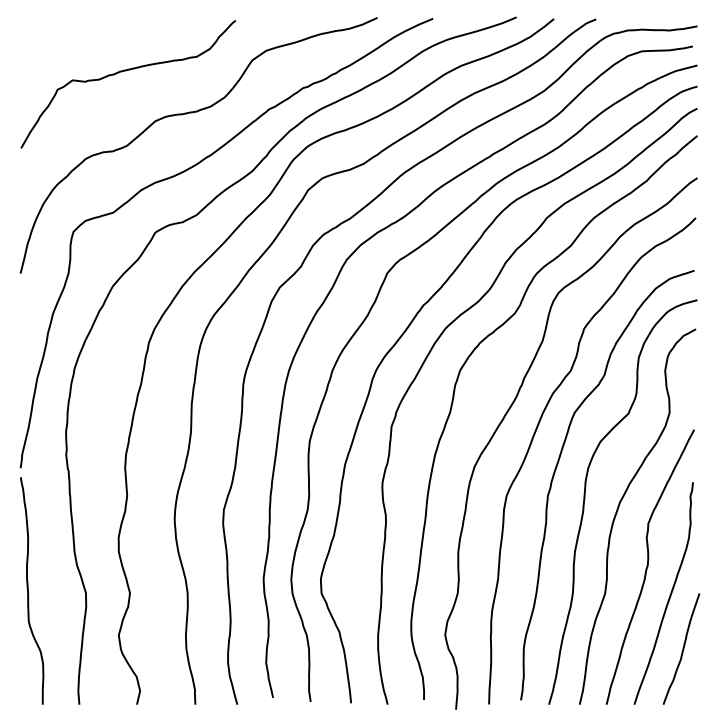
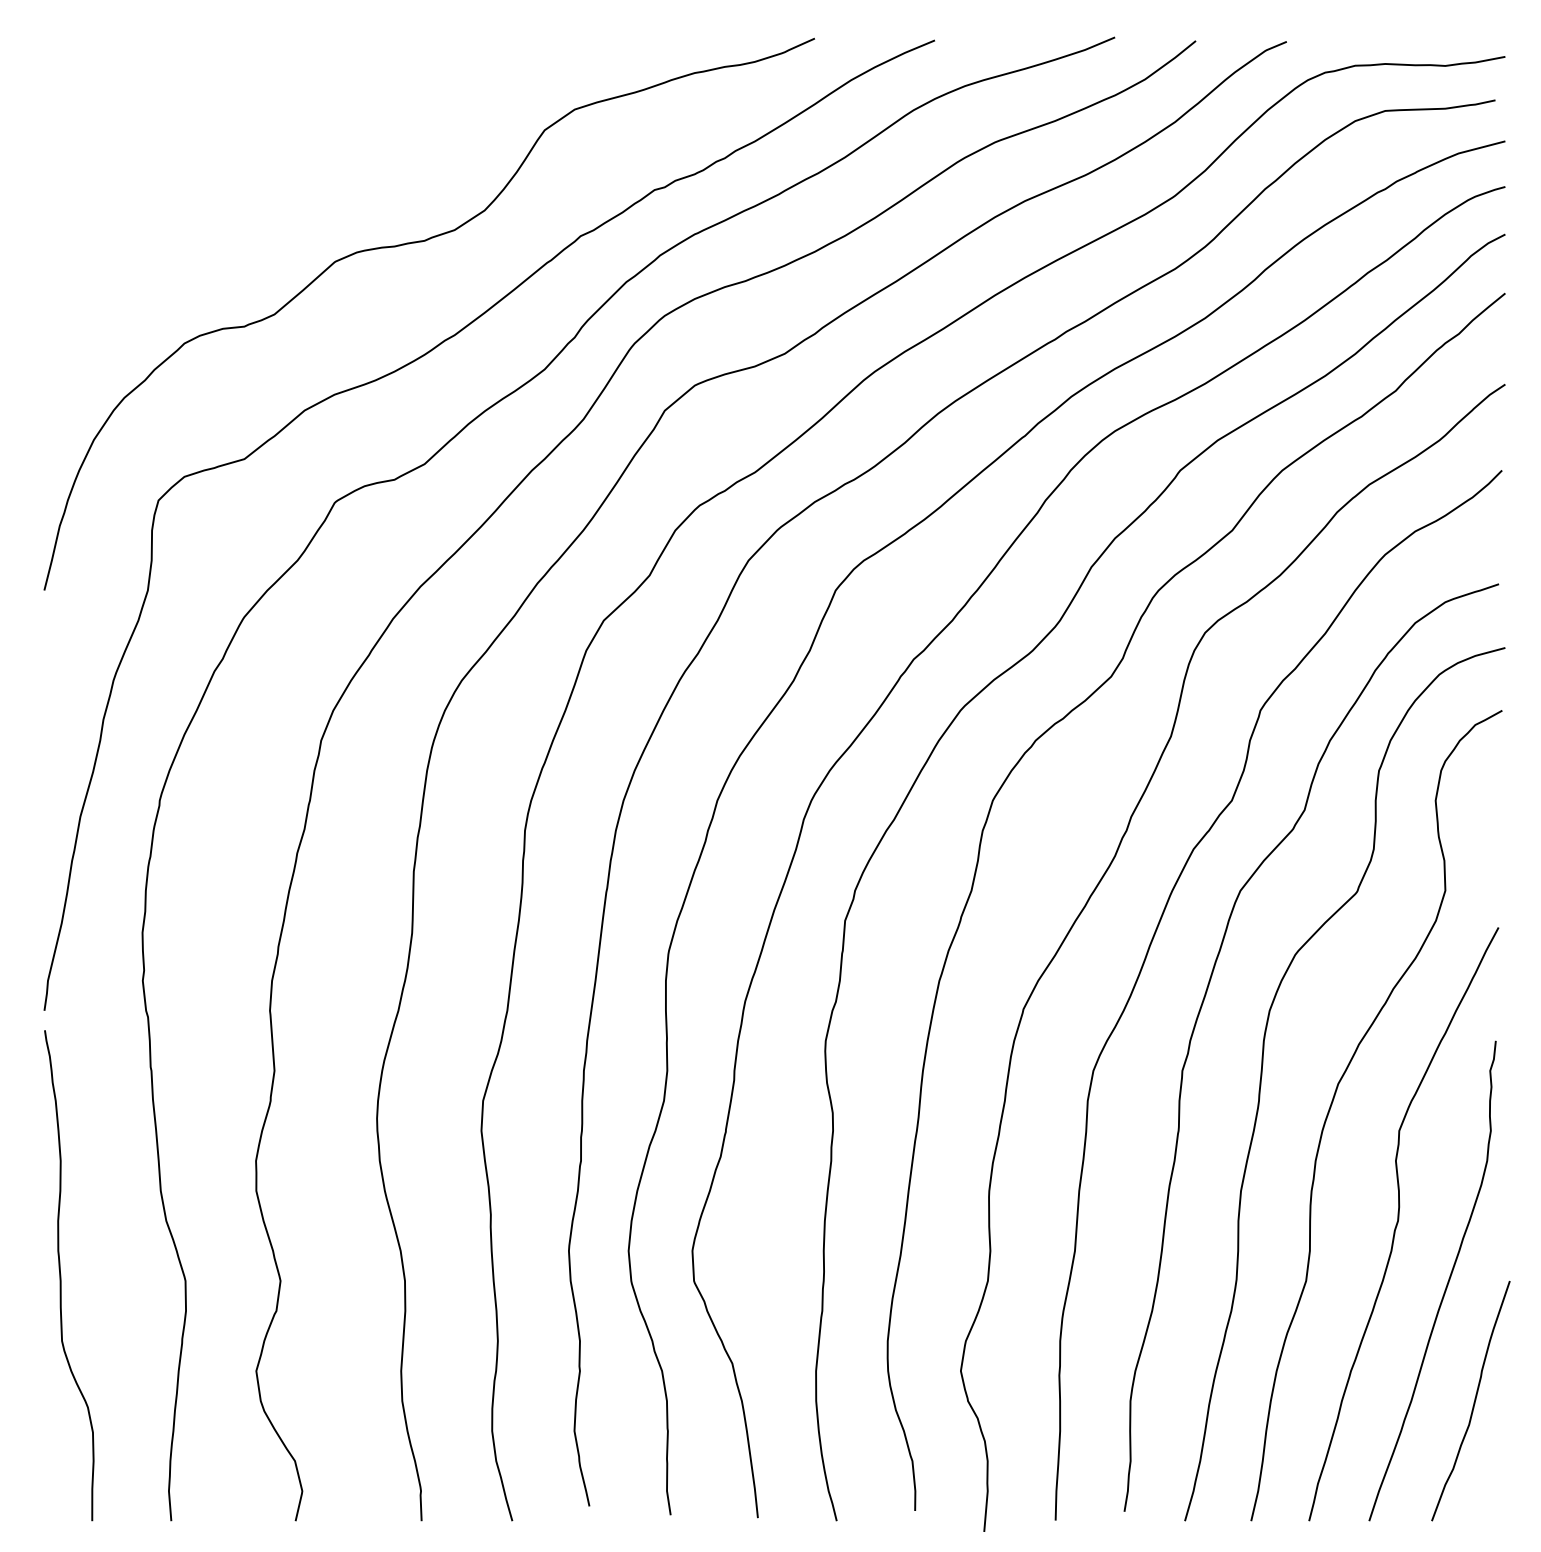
curve: (126, 71) -> (272, 154), removed

